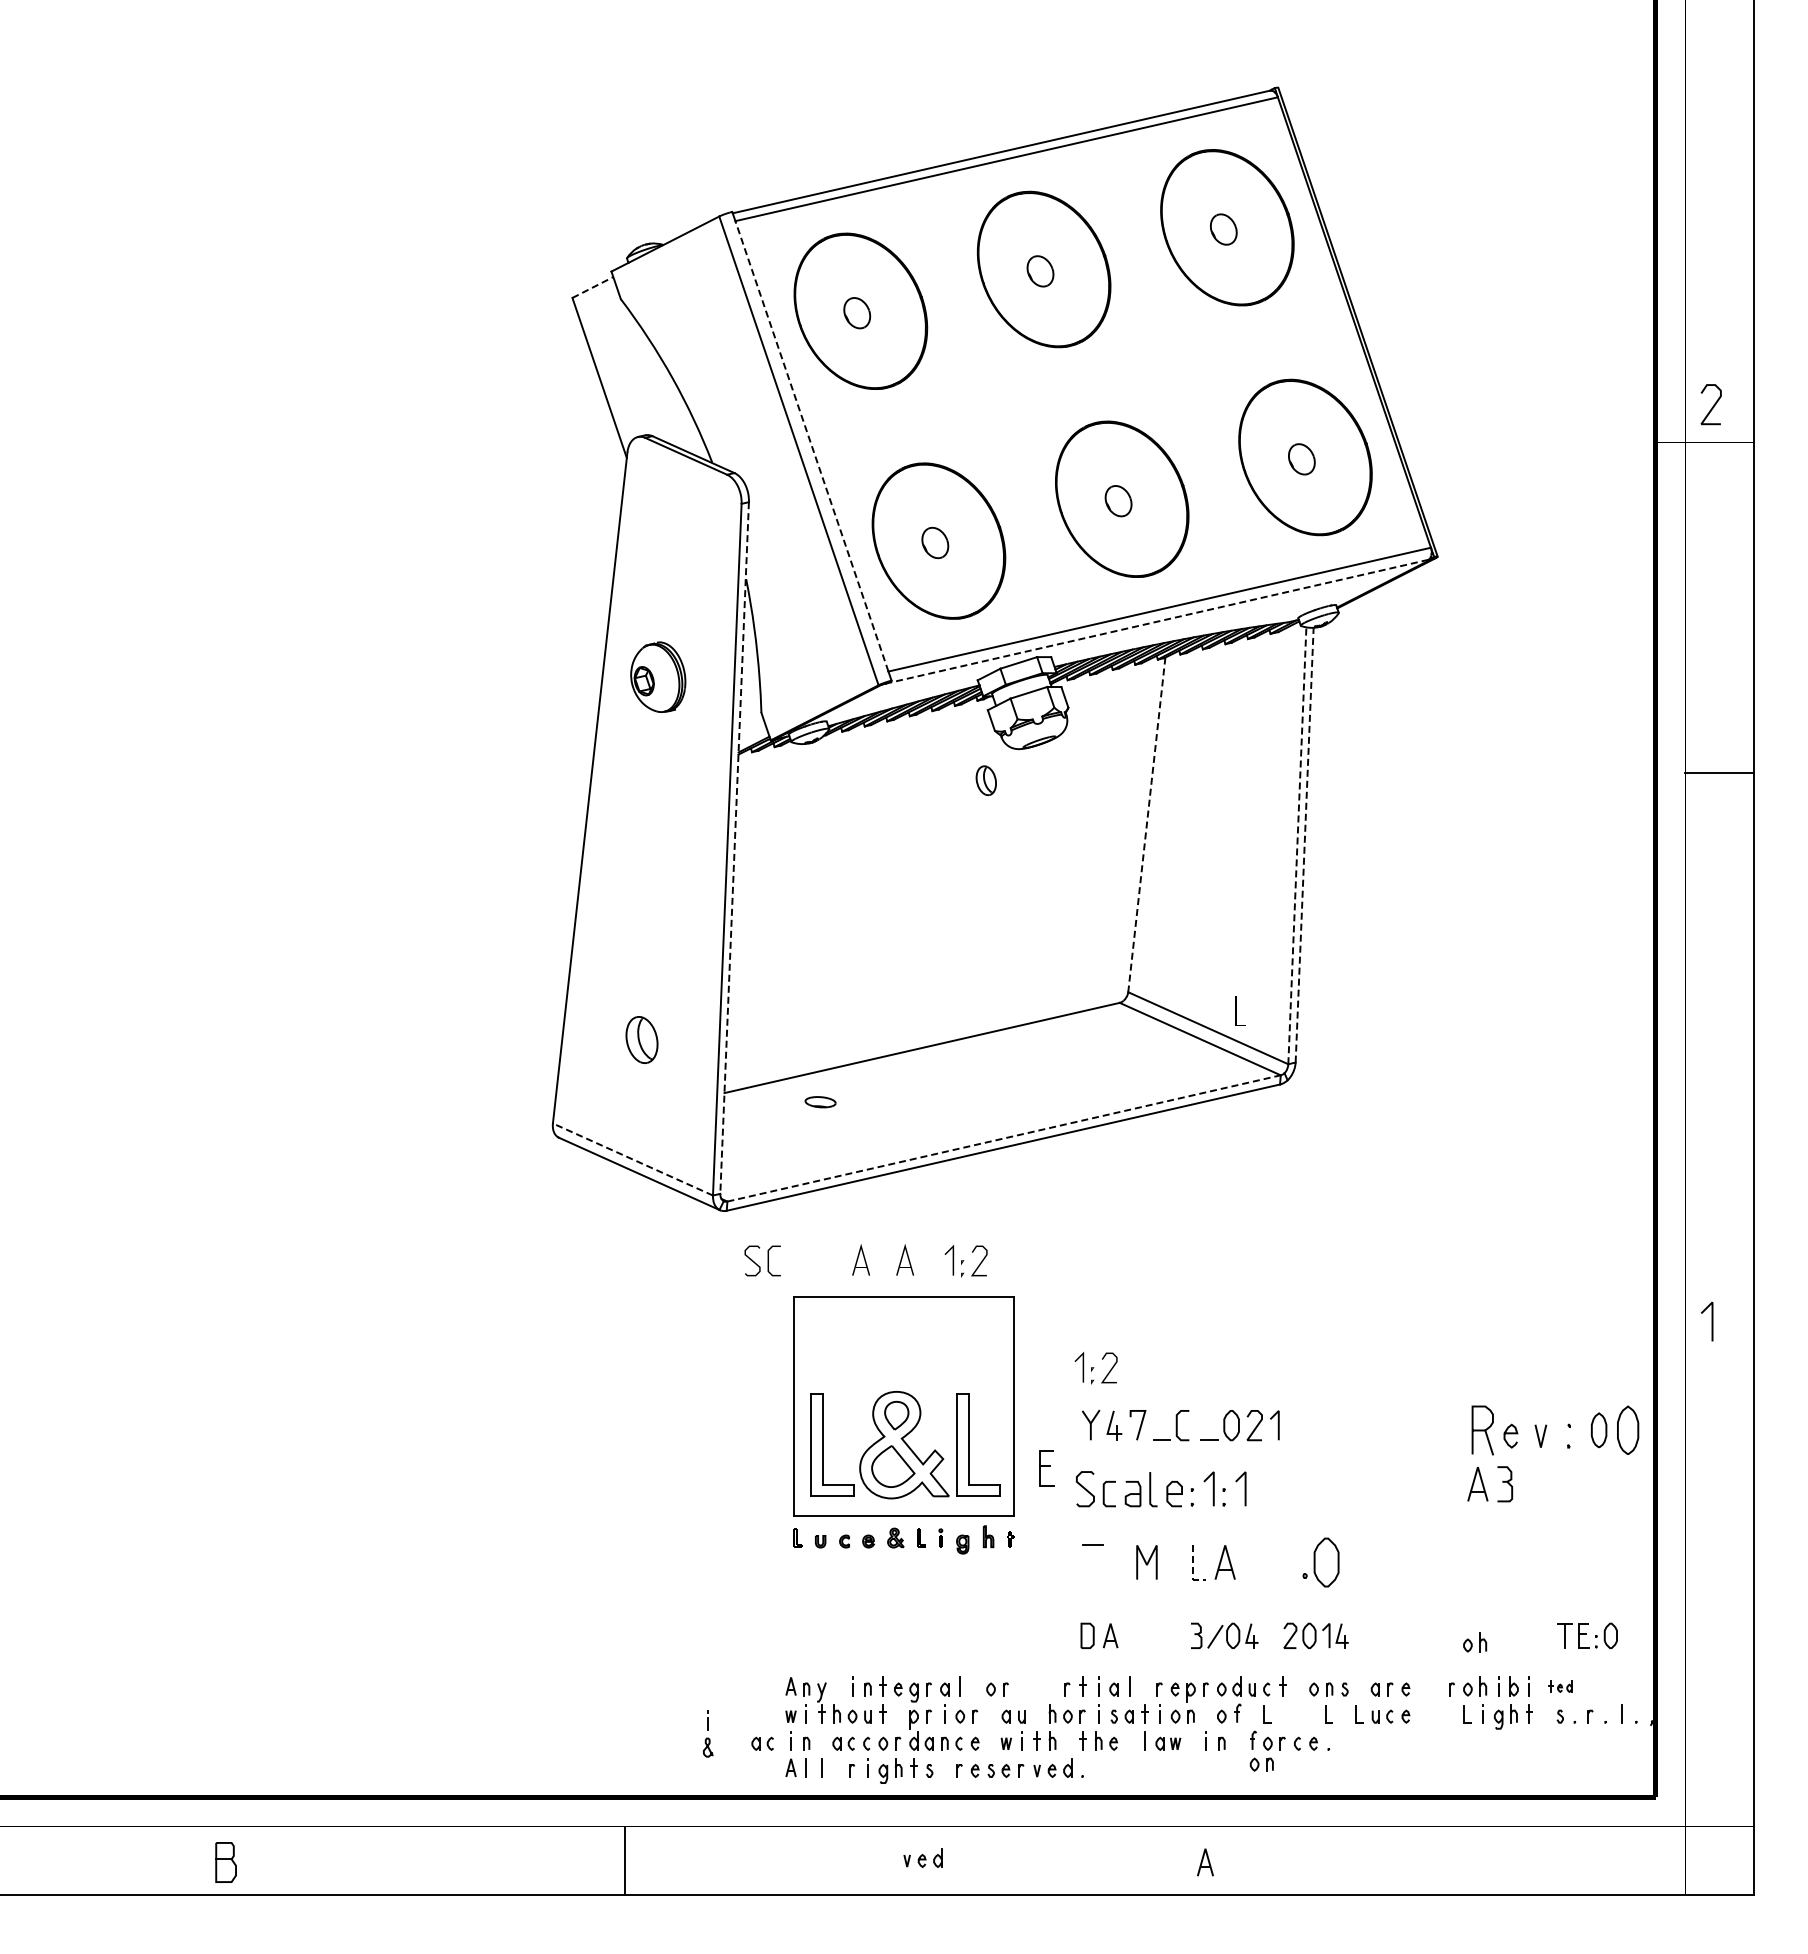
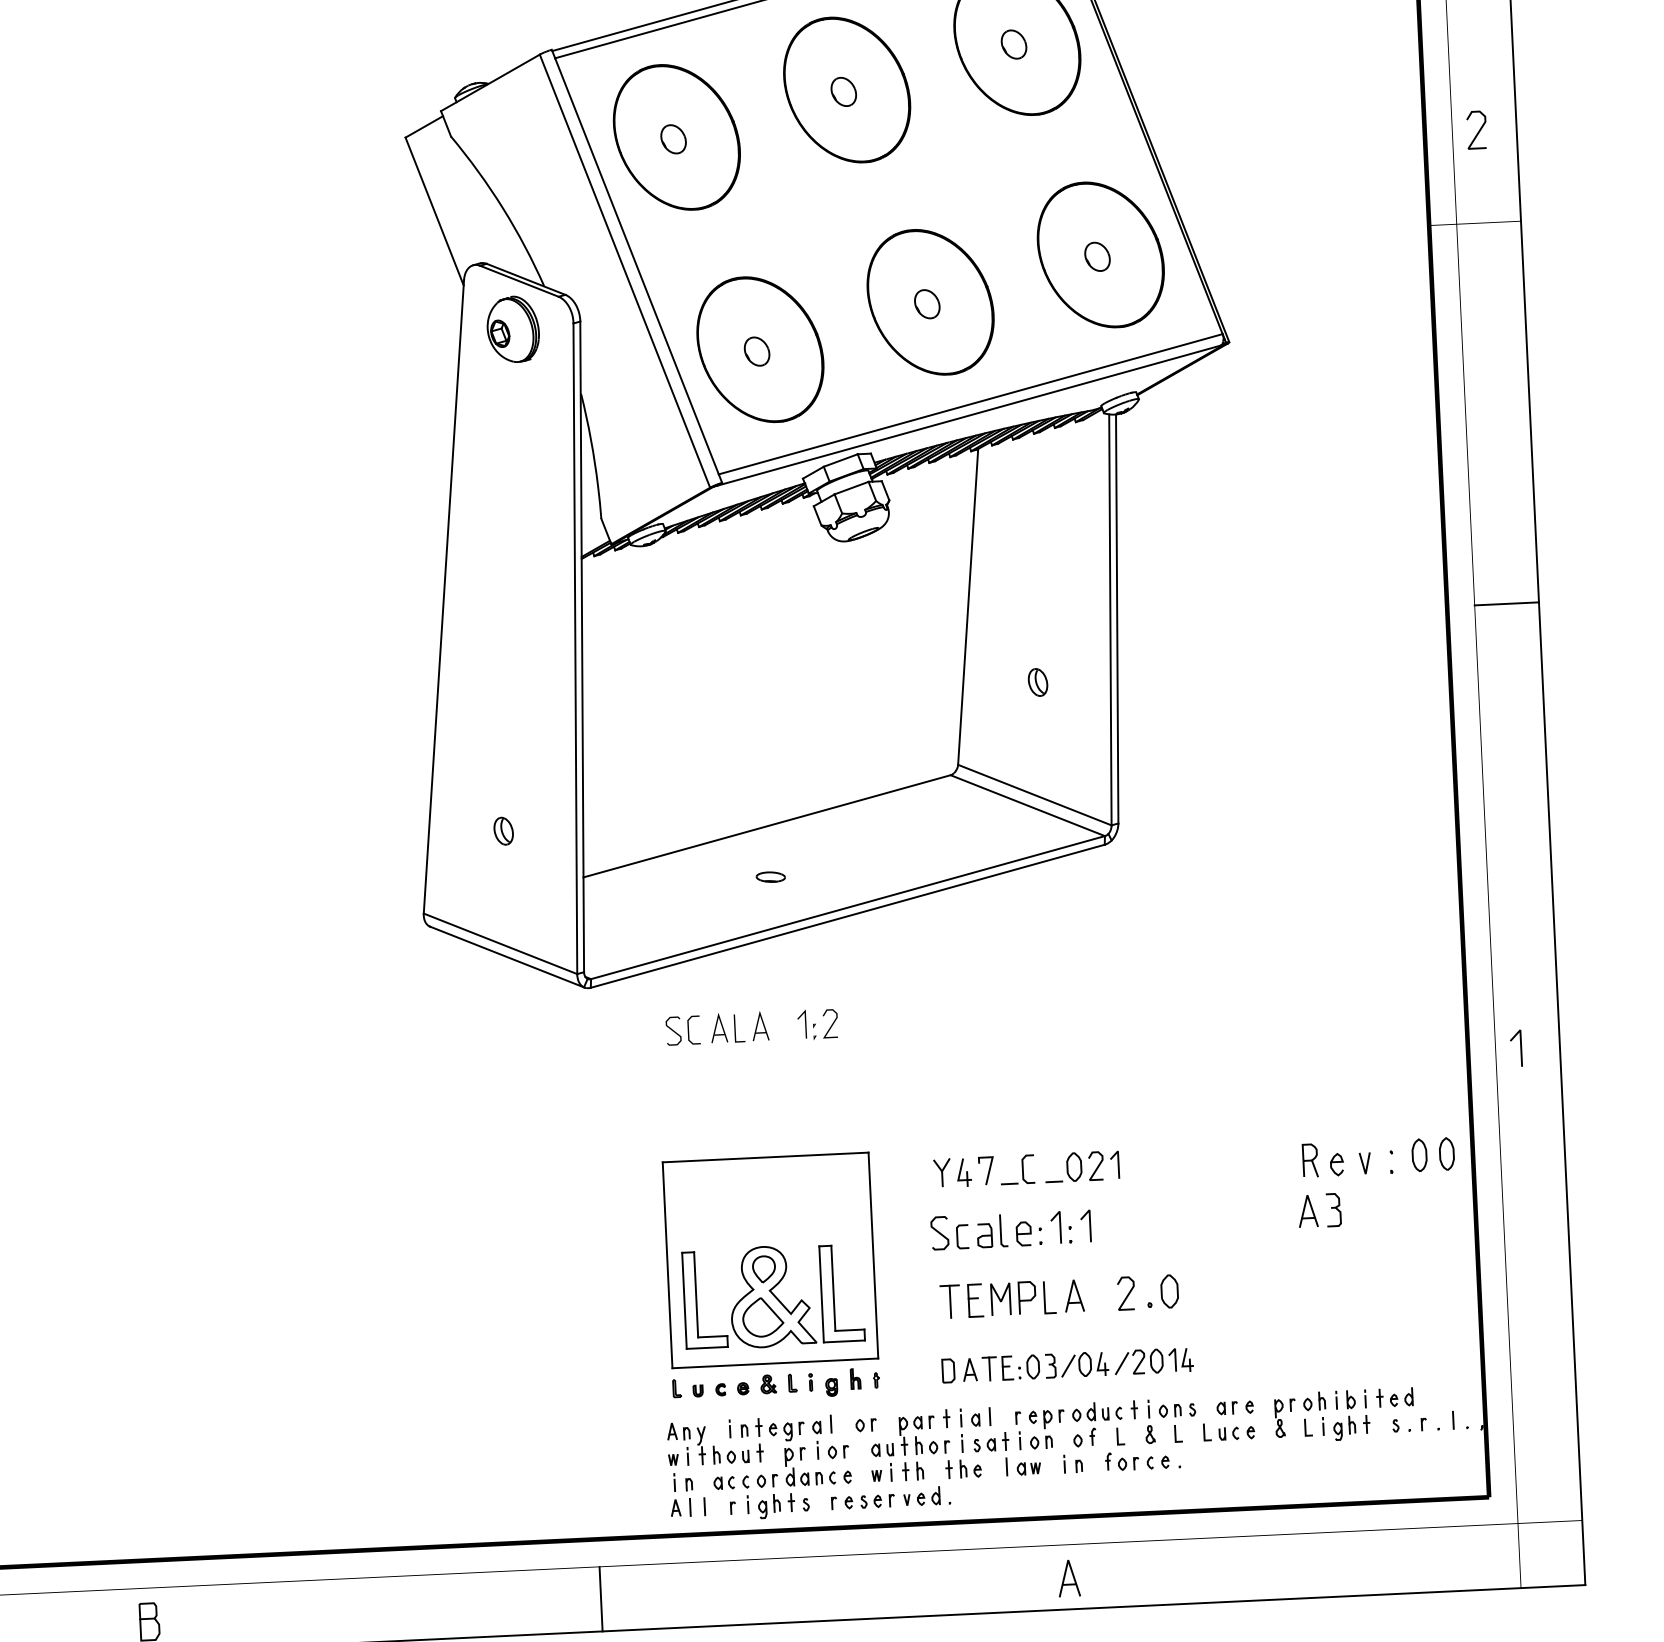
line: (592, 287) -> (423, 126), dashed -> solid
curve: (1712, 406) -> (1478, 131), moved
line: (811, 446) -> (636, 266), dashed -> solid
line: (1156, 621) -> (968, 415), dashed -> solid
part: (658, 676) -> (513, 328), moved
line: (1719, 772) -> (1506, 603), moved
part: (985, 780) -> (1037, 682), moved
line: (1146, 825) -> (967, 607), dashed -> solid
line: (1297, 845) -> (1110, 619), dashed -> solid
line: (1304, 845) -> (1117, 619), dashed -> solid
line: (734, 848) -> (582, 647), dashed -> solid
line: (1236, 1010) -> (735, 1027), moved
part: (641, 1039) -> (503, 830), size x0.62
part: (820, 1102) -> (770, 877), moved
line: (1004, 1138) -> (848, 907), dashed -> solid
line: (632, 1159) -> (500, 943), dashed -> solid
part: (762, 1260) -> (682, 1030), moved
part: (1095, 1368) -> (944, 1119), removed
part: (903, 1425) -> (770, 1278), moved
part: (1482, 1430) -> (1310, 1160), size x0.71
part: (1628, 1430) -> (1447, 1154), size x0.71
part: (1046, 1468) -> (975, 1300), moved
line: (1093, 1562) -> (950, 1301), added
part: (1326, 1562) -> (1169, 1291), size x0.71
curve: (1281, 1563) -> (1127, 1294), added
curve: (1174, 1564) -> (1026, 1300), added
line: (1193, 1569) -> (1044, 1303), dashed -> solid
part: (1587, 1635) -> (1011, 1367), moved
line: (1272, 1636) -> (1122, 1363), added
part: (1475, 1642) -> (1312, 1359), removed
part: (1560, 1686) -> (1394, 1397), size x1.67
part: (1437, 1702) -> (1279, 1417), added
part: (1037, 1704) -> (904, 1437), added
part: (708, 1733) -> (1150, 1421), moved
part: (762, 1743) -> (647, 1486), removed
part: (1261, 1764) -> (1117, 1483), removed
part: (922, 1857) -> (803, 1586), removed
line: (625, 1860) -> (601, 1598), moved
part: (1205, 1862) -> (1069, 1578), size x1.43

